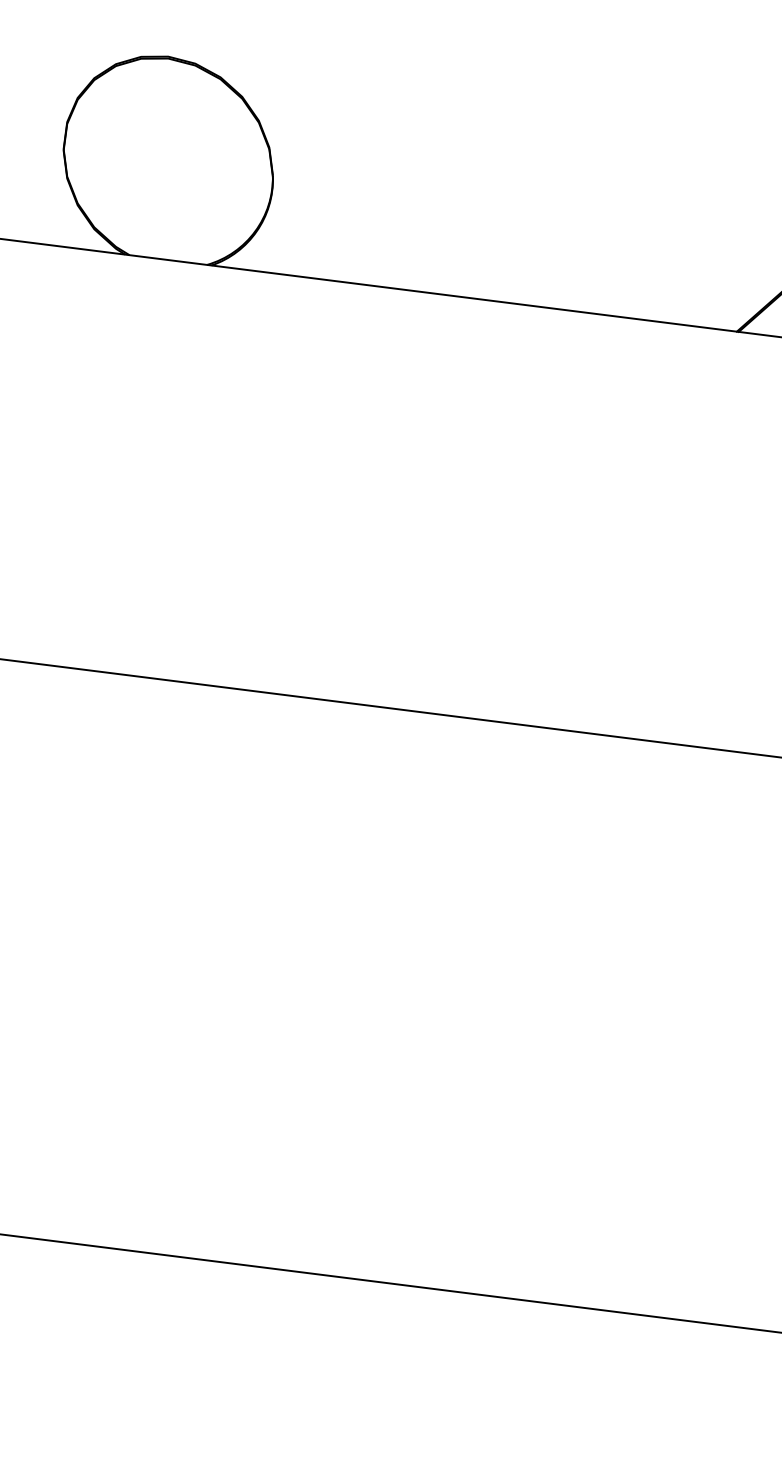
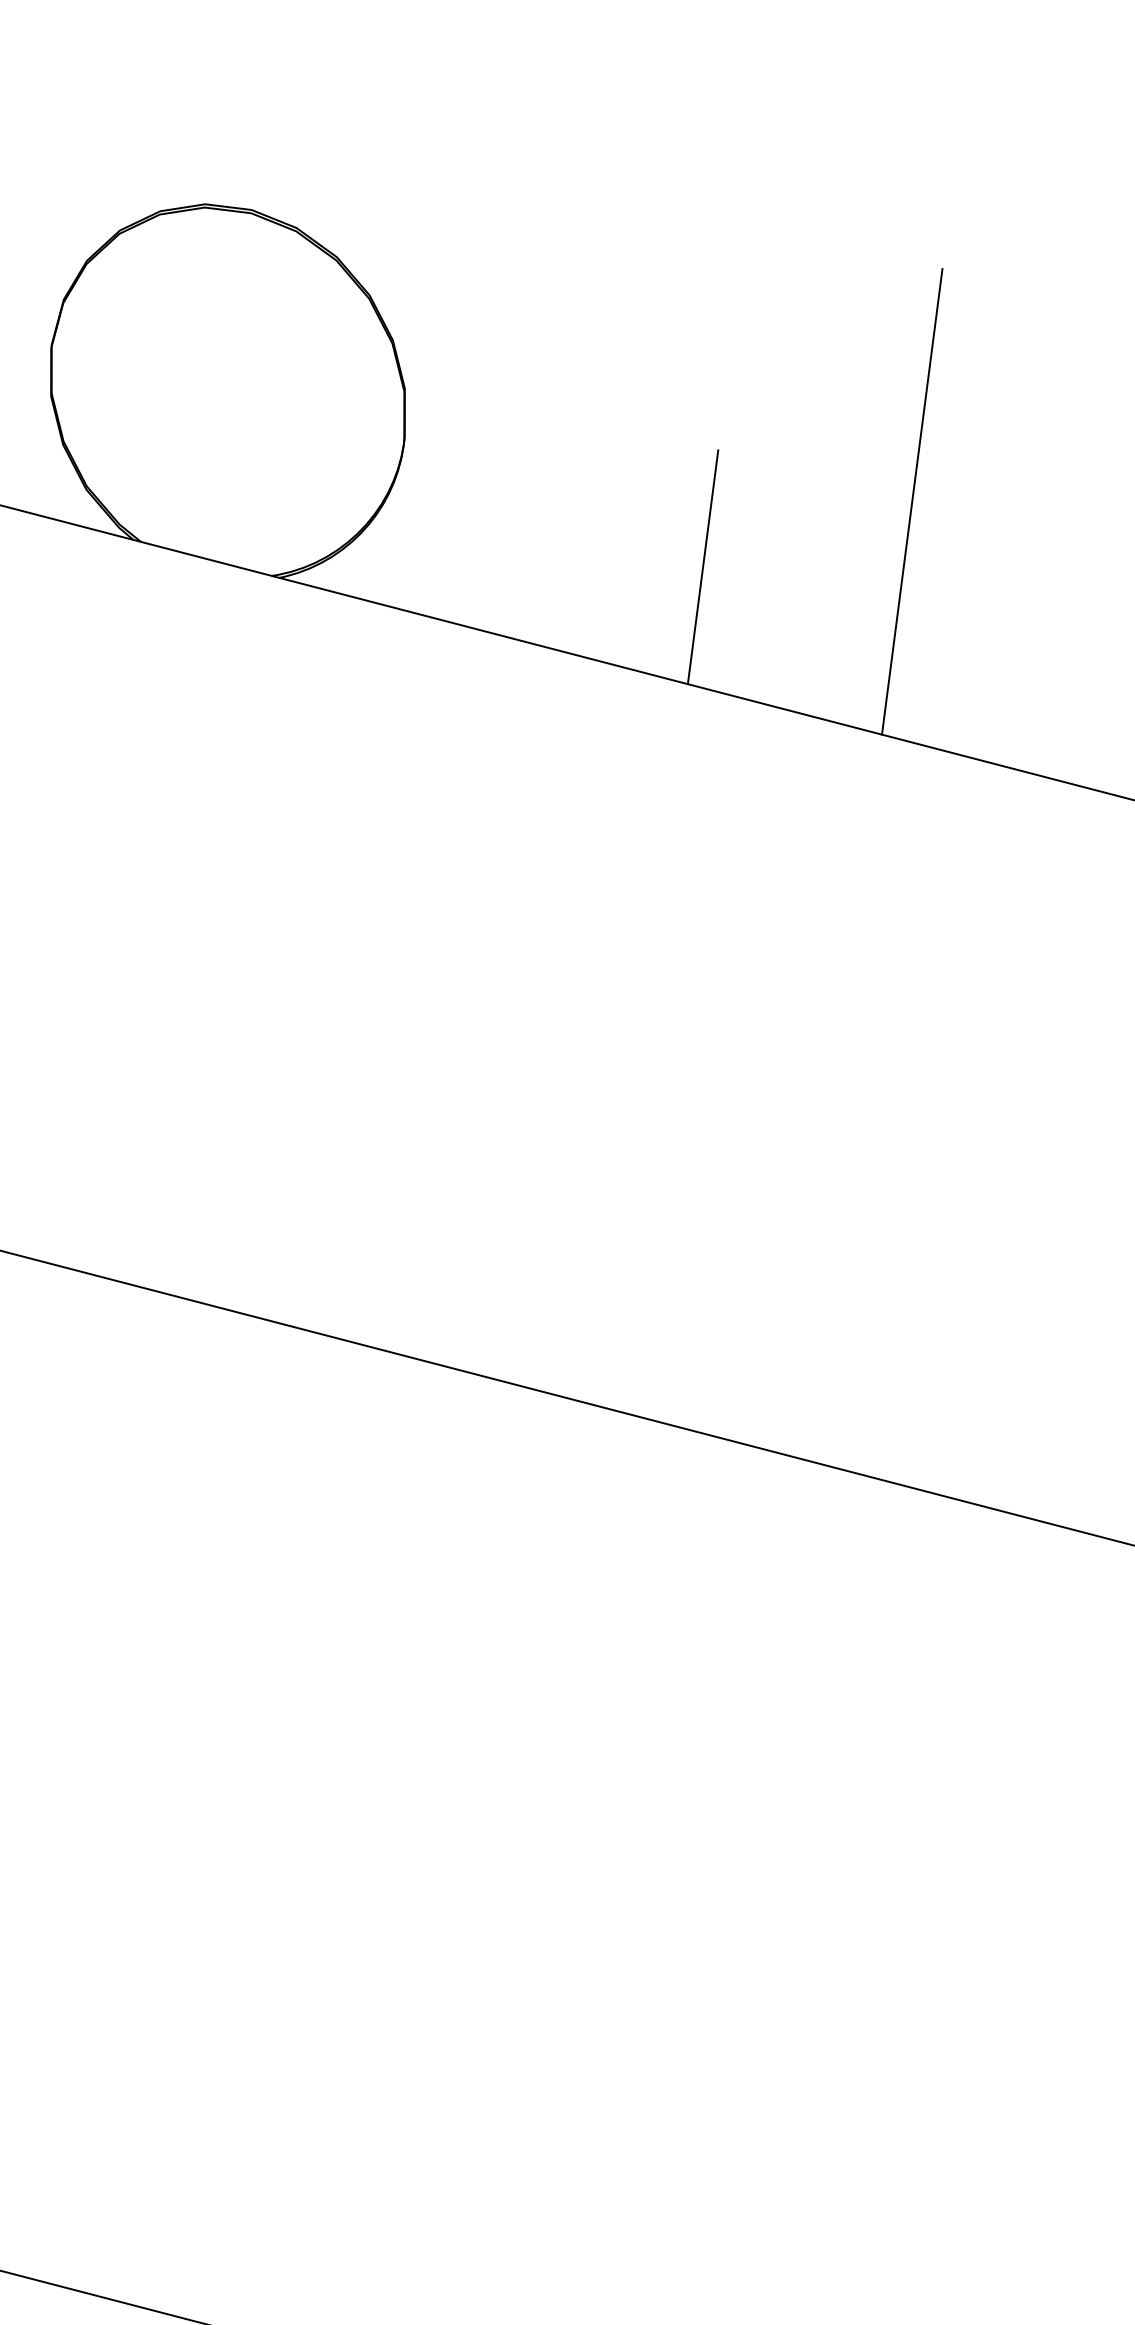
line: (568, 174) -> (912, 501), added
line: (453, 227) -> (702, 566), added

